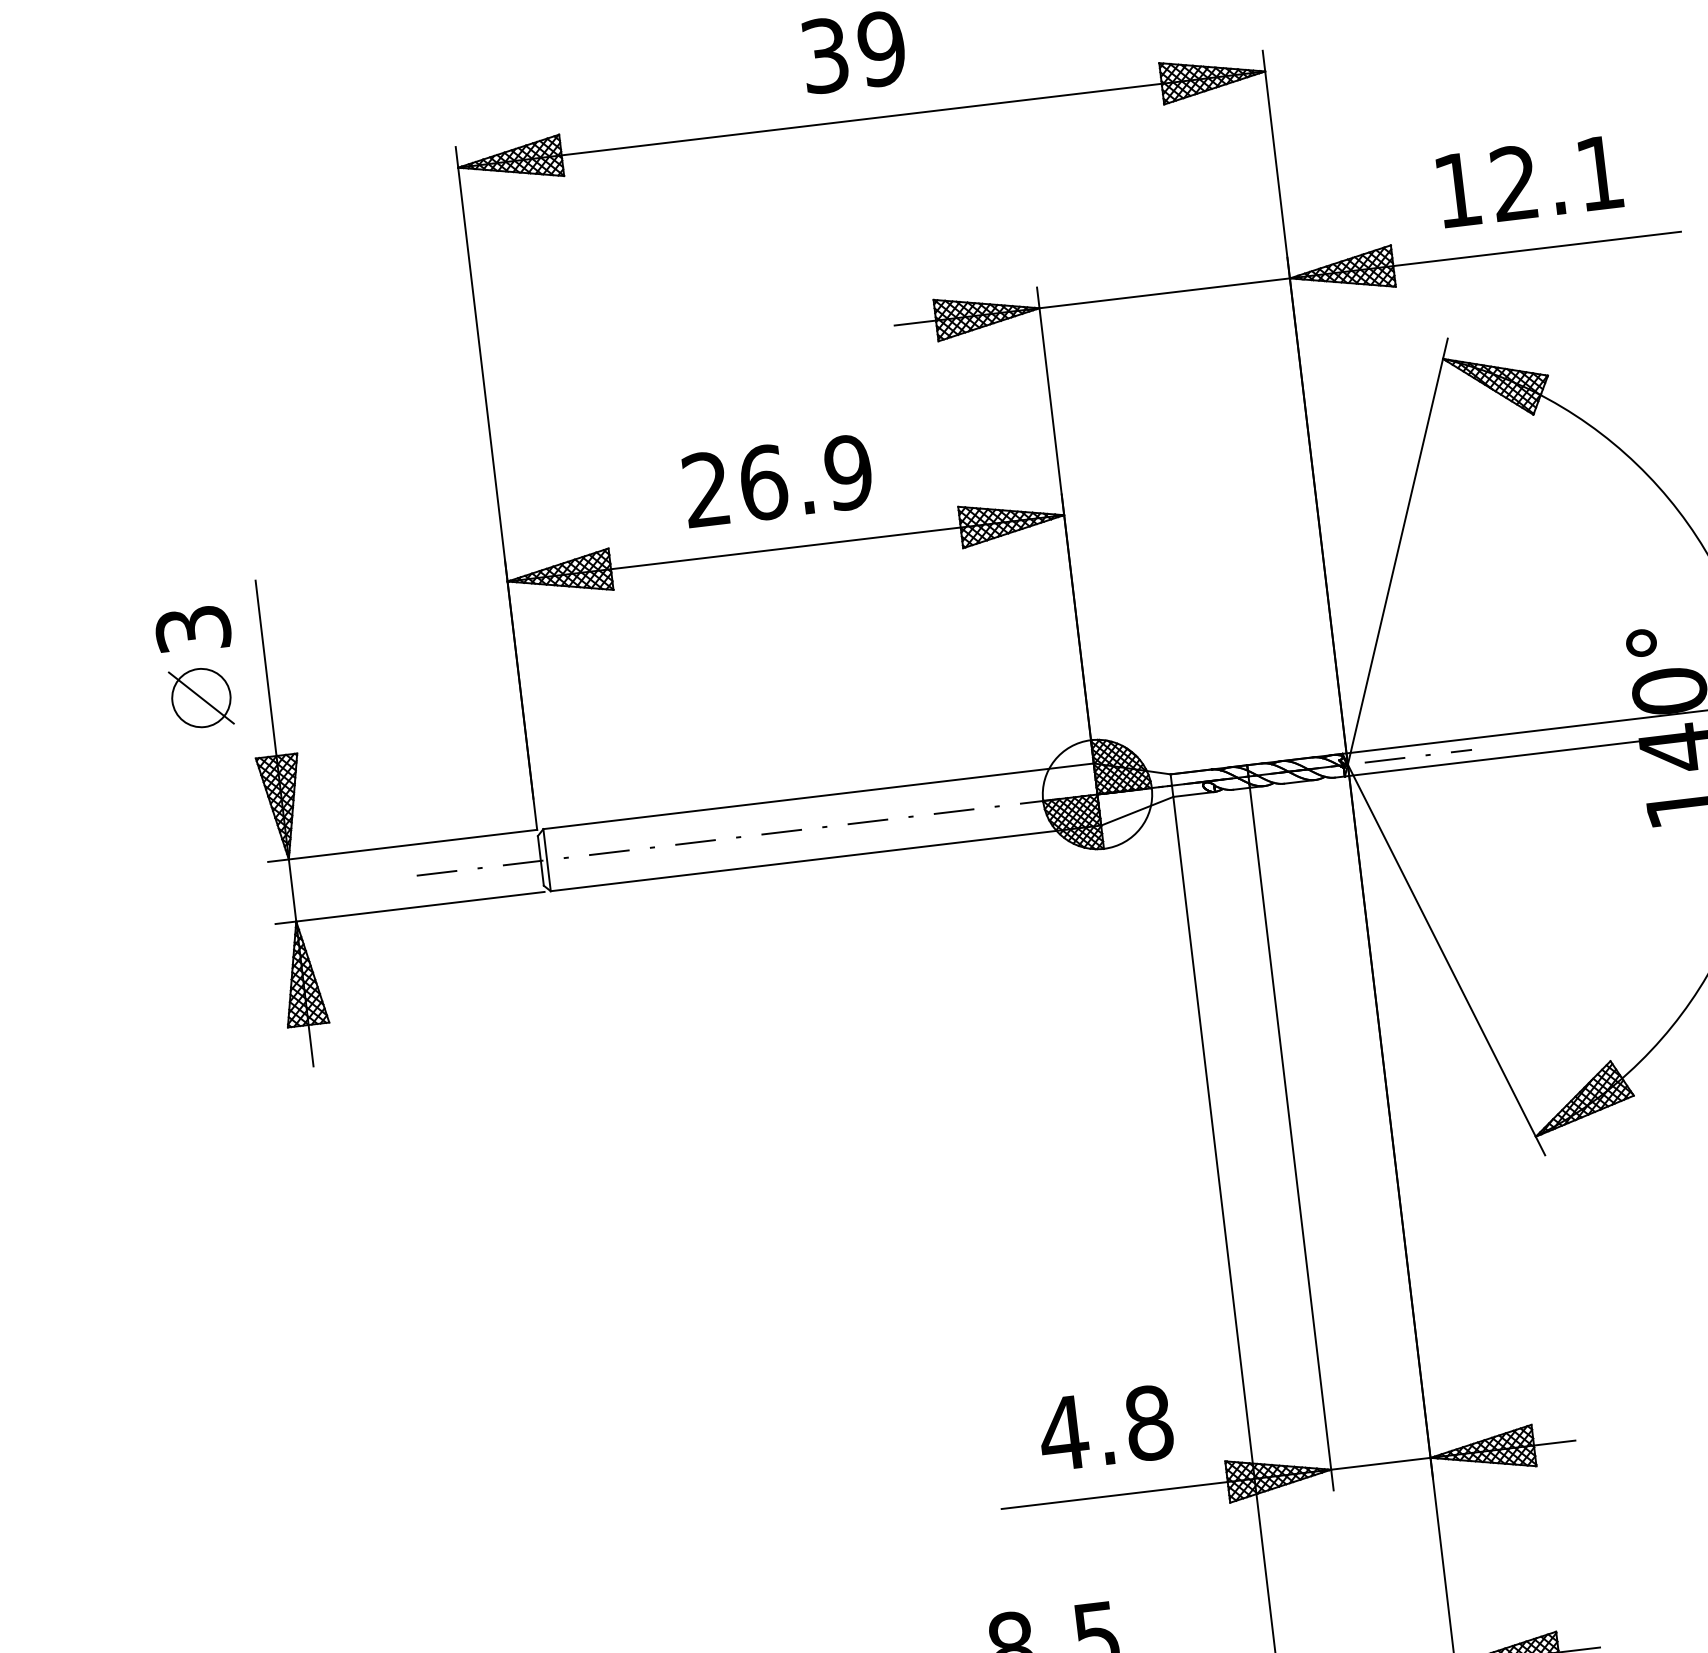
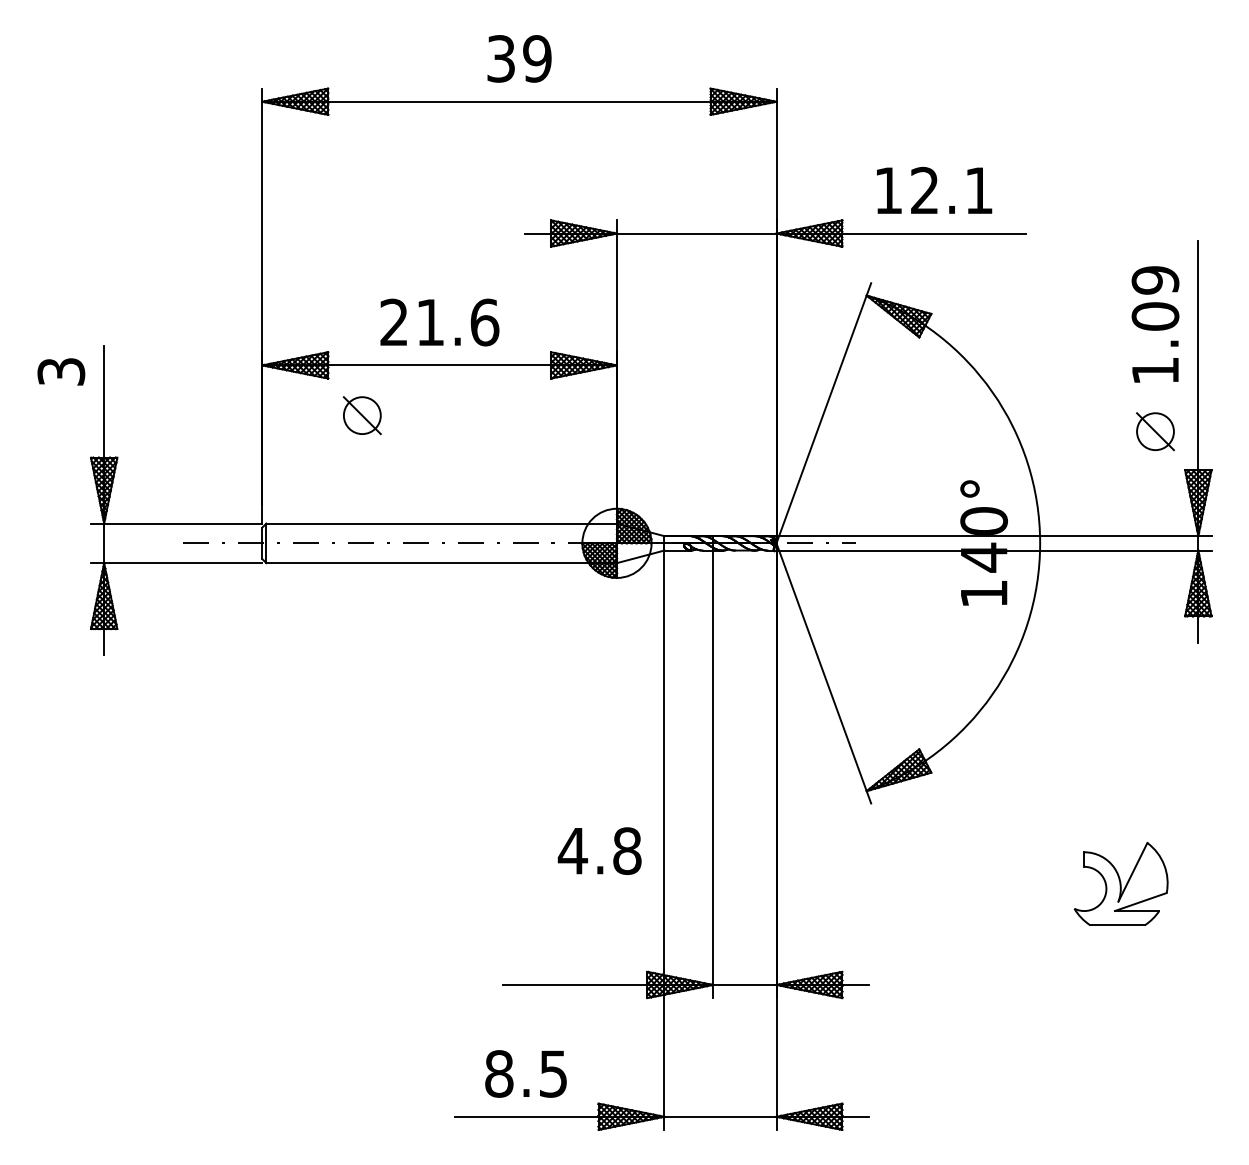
text: (805, 477) -> (457, 322), 26.9 -> 21.6
part: (200, 697) -> (361, 415), moved
text: (1105, 1427) -> (599, 850), moved

